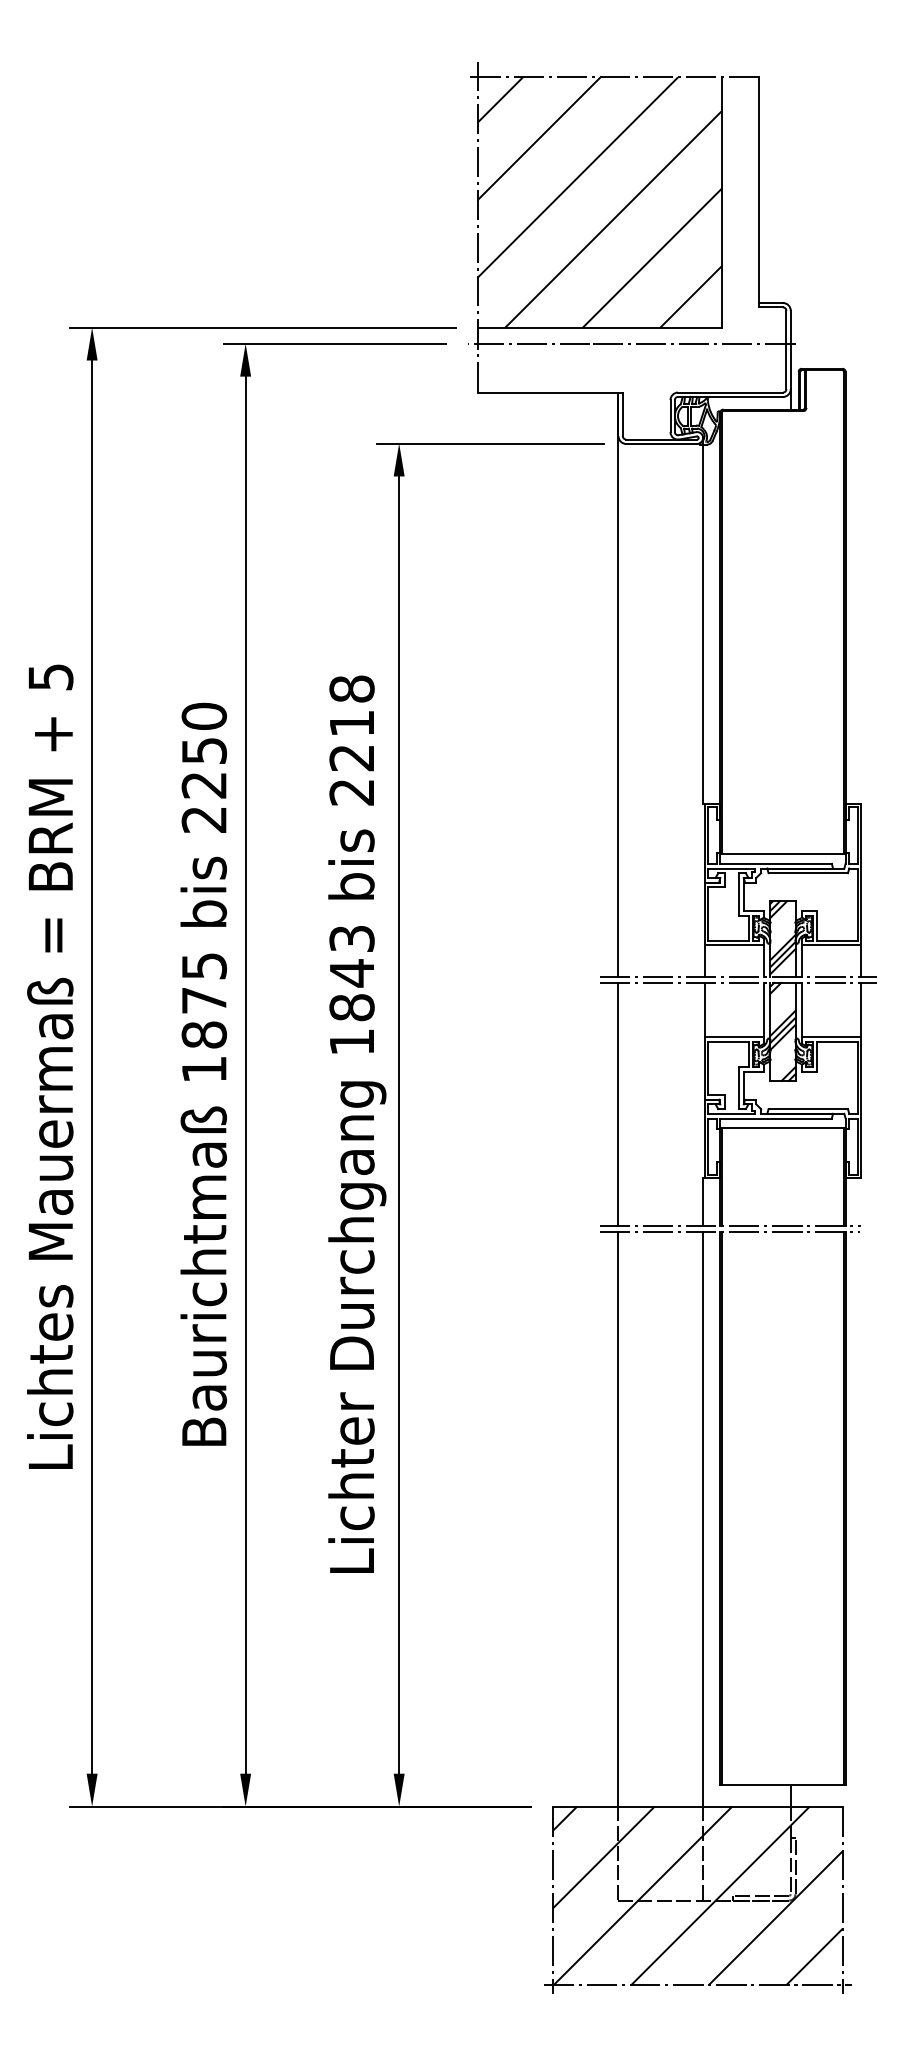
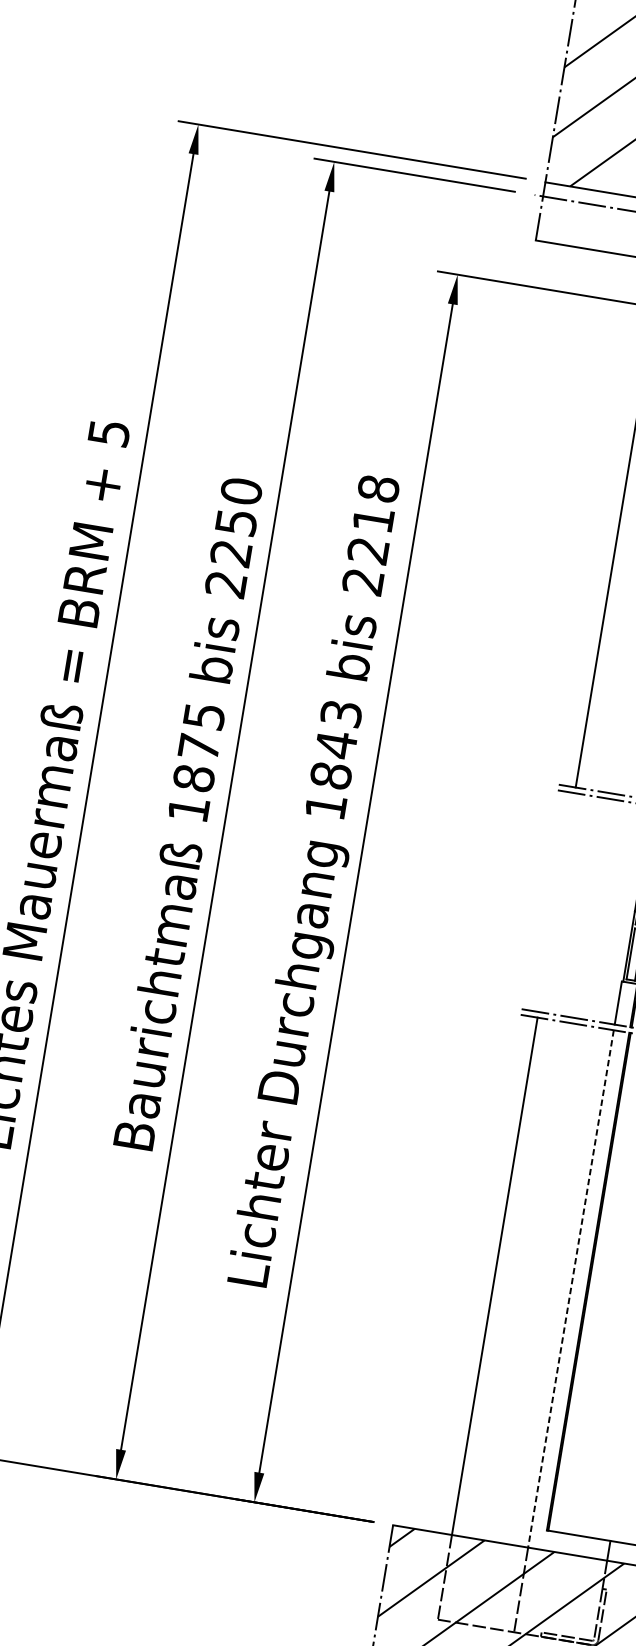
line: (618, 1103) -> (556, 901), removed
line: (703, 1519) -> (571, 1289), solid -> dashed

